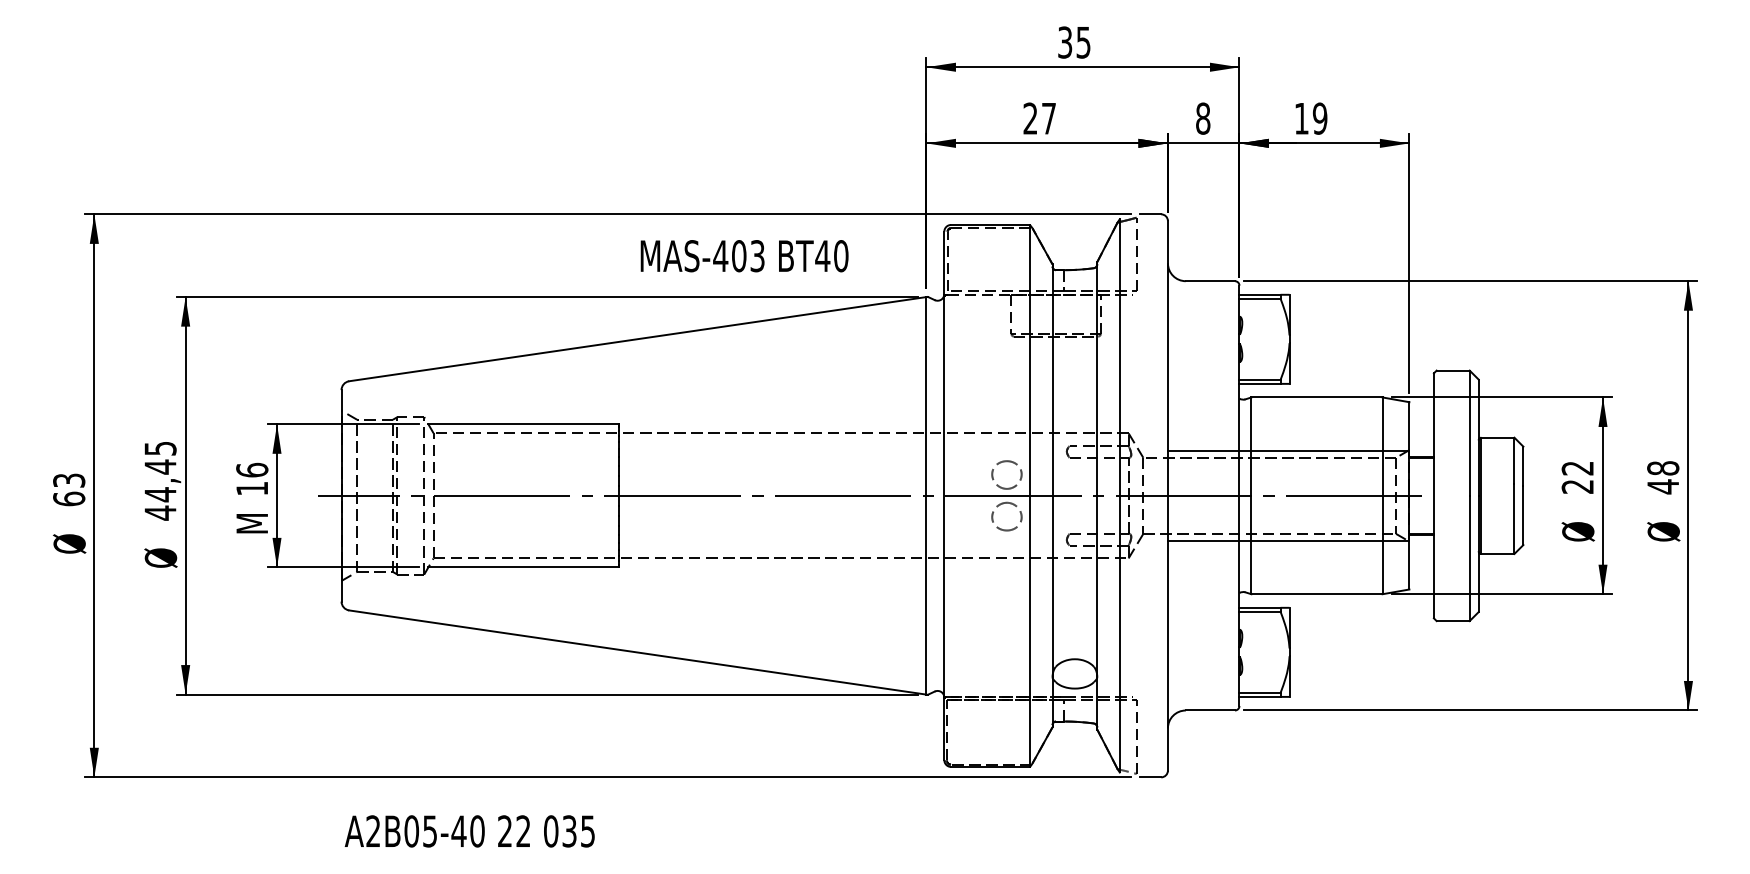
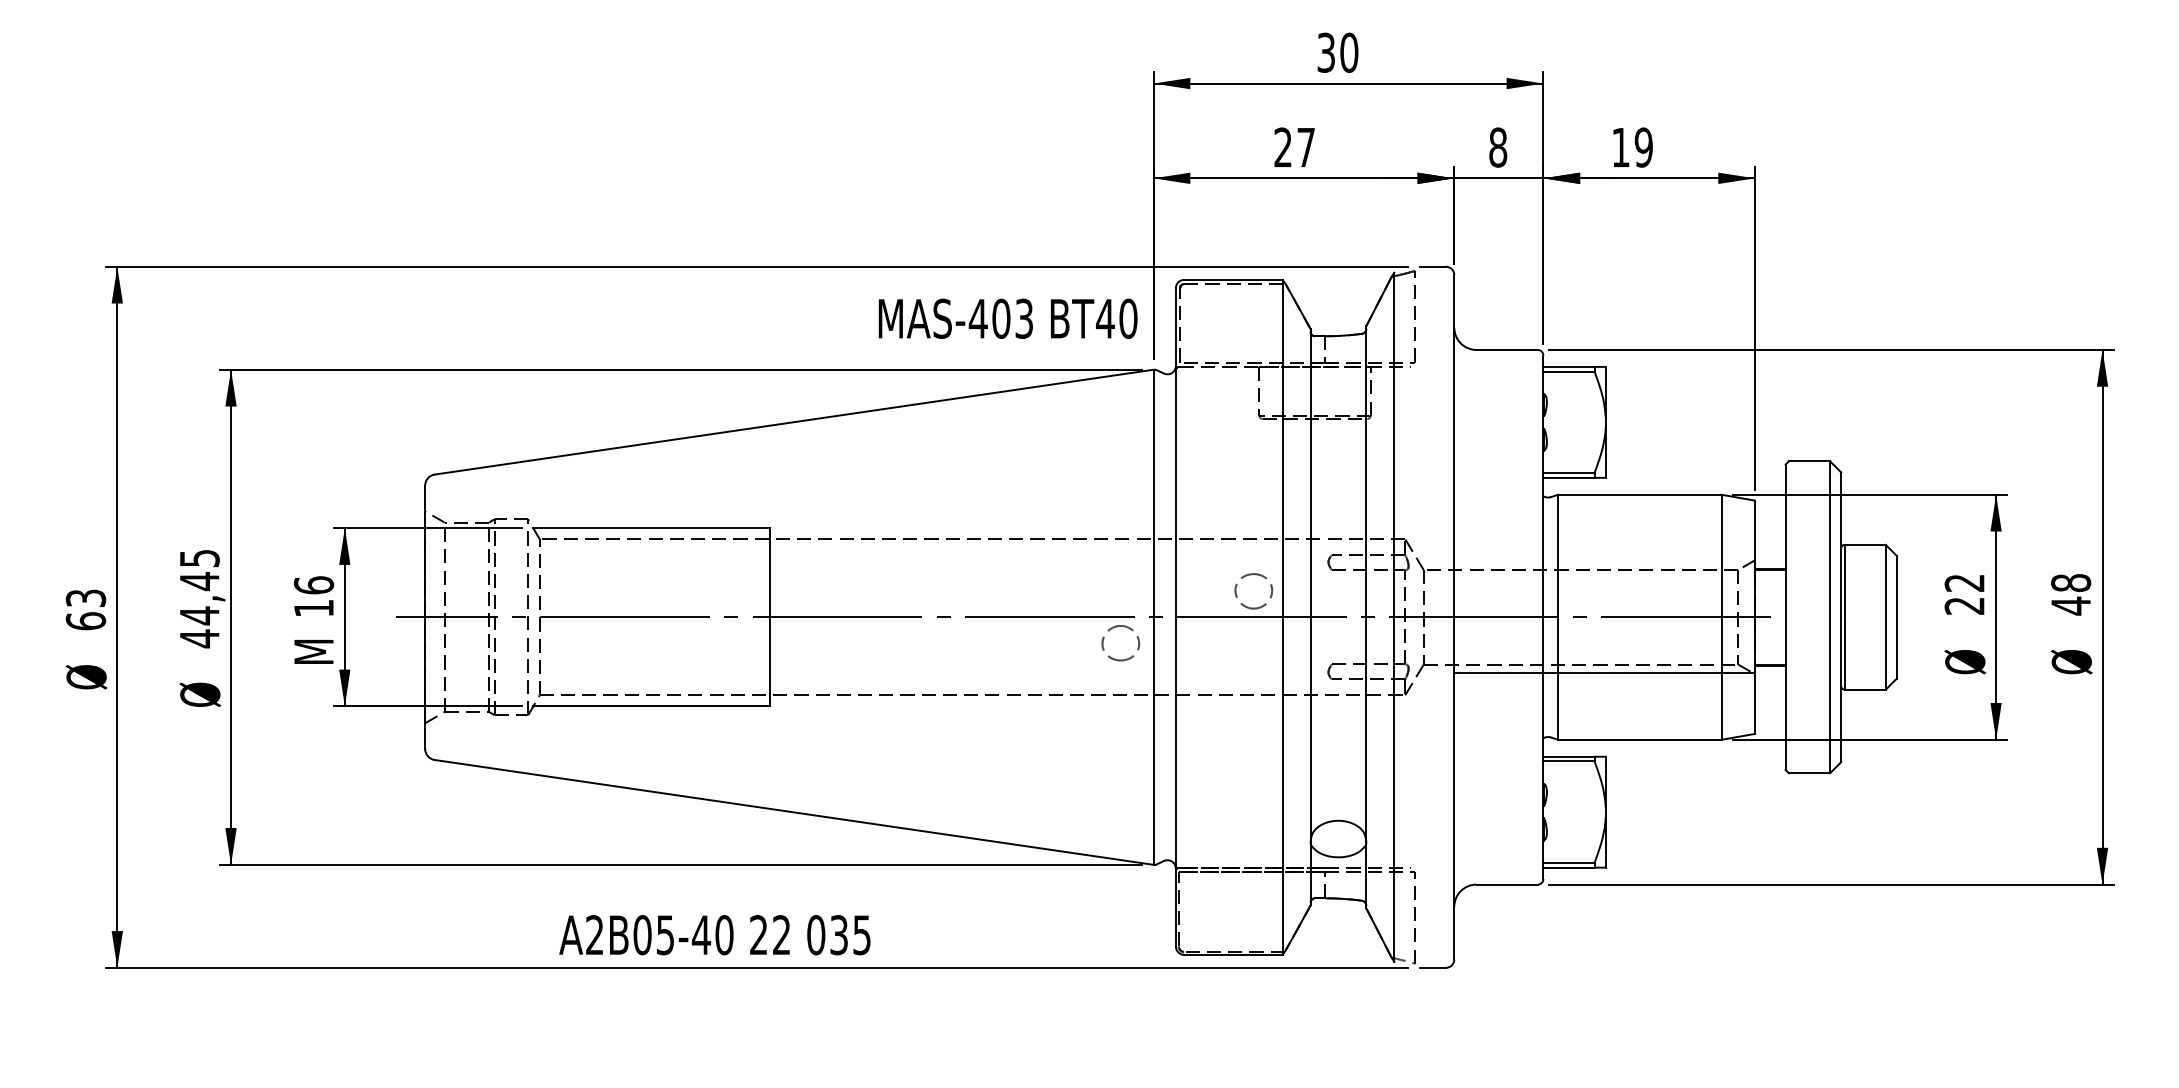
text: (1083, 42) -> (1349, 52), 35 -> 30
text: (744, 255) -> (1007, 318), moved
line: (1287, 451) -> (1603, 561), removed
part: (1002, 528) -> (1115, 658), moved
text: (469, 831) -> (714, 935), moved

